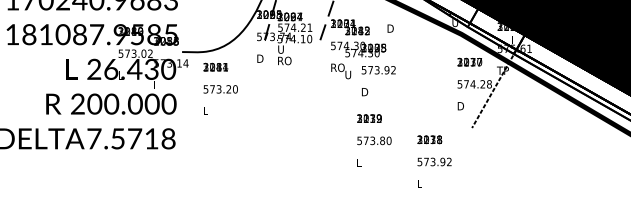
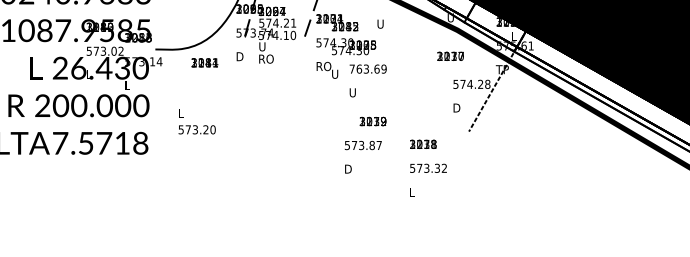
text: (390, 28) -> (380, 23), D -> U
text: (469, 61) -> (450, 55), moved
text: (215, 66) -> (204, 62), moved
text: (378, 69) -> (367, 68), 573.92 -> 763.69
text: (220, 89) -> (196, 129), moved
text: (364, 91) -> (352, 92), D -> U
text: (368, 118) -> (372, 121), moved
text: (389, 140) -> (379, 145), 573.80 -> 573.87
text: (442, 161) -> (437, 167), 573.92 -> 573.32
text: (360, 162) -> (348, 168), L -> D

